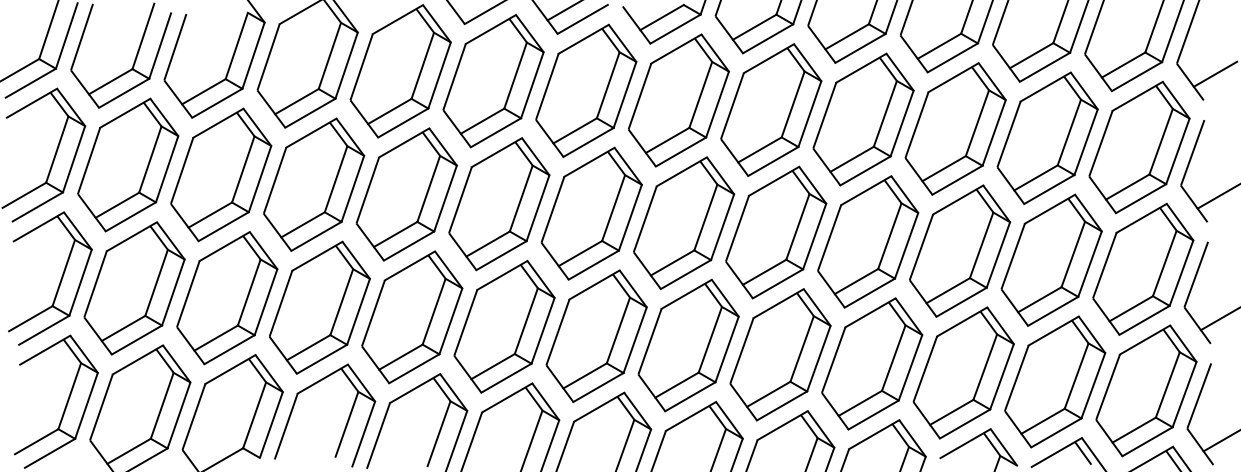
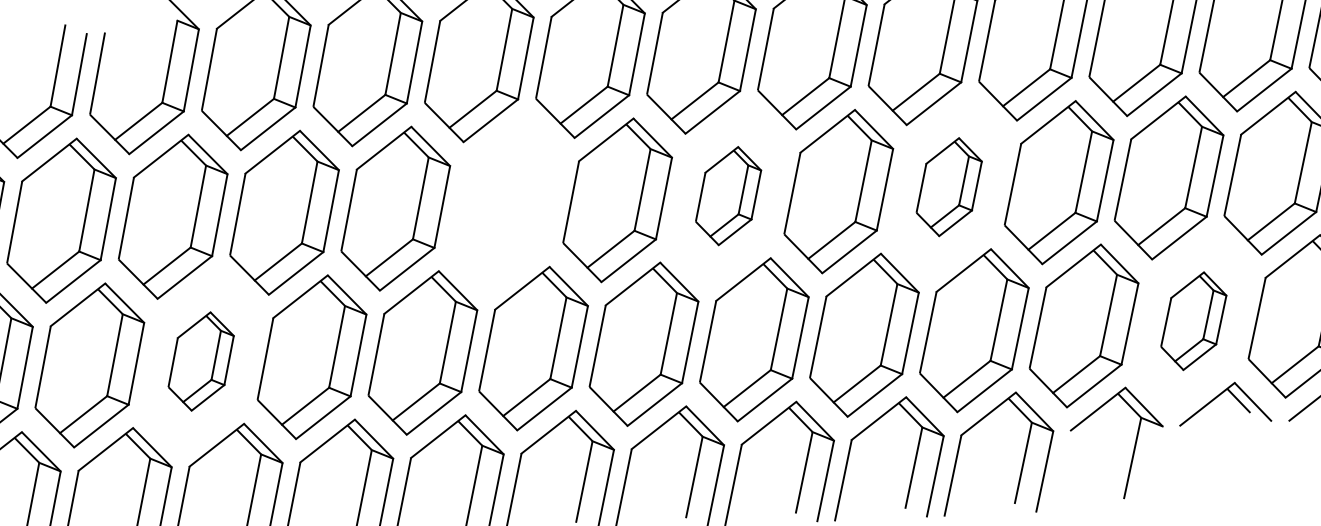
part: (499, 204) -> (507, 204), removed
part: (684, 223) -> (728, 196), size x0.6
part: (868, 241) -> (949, 186), size x0.6
part: (227, 298) -> (201, 361), size x0.6
part: (1055, 381) -> (1193, 320), size x0.6

